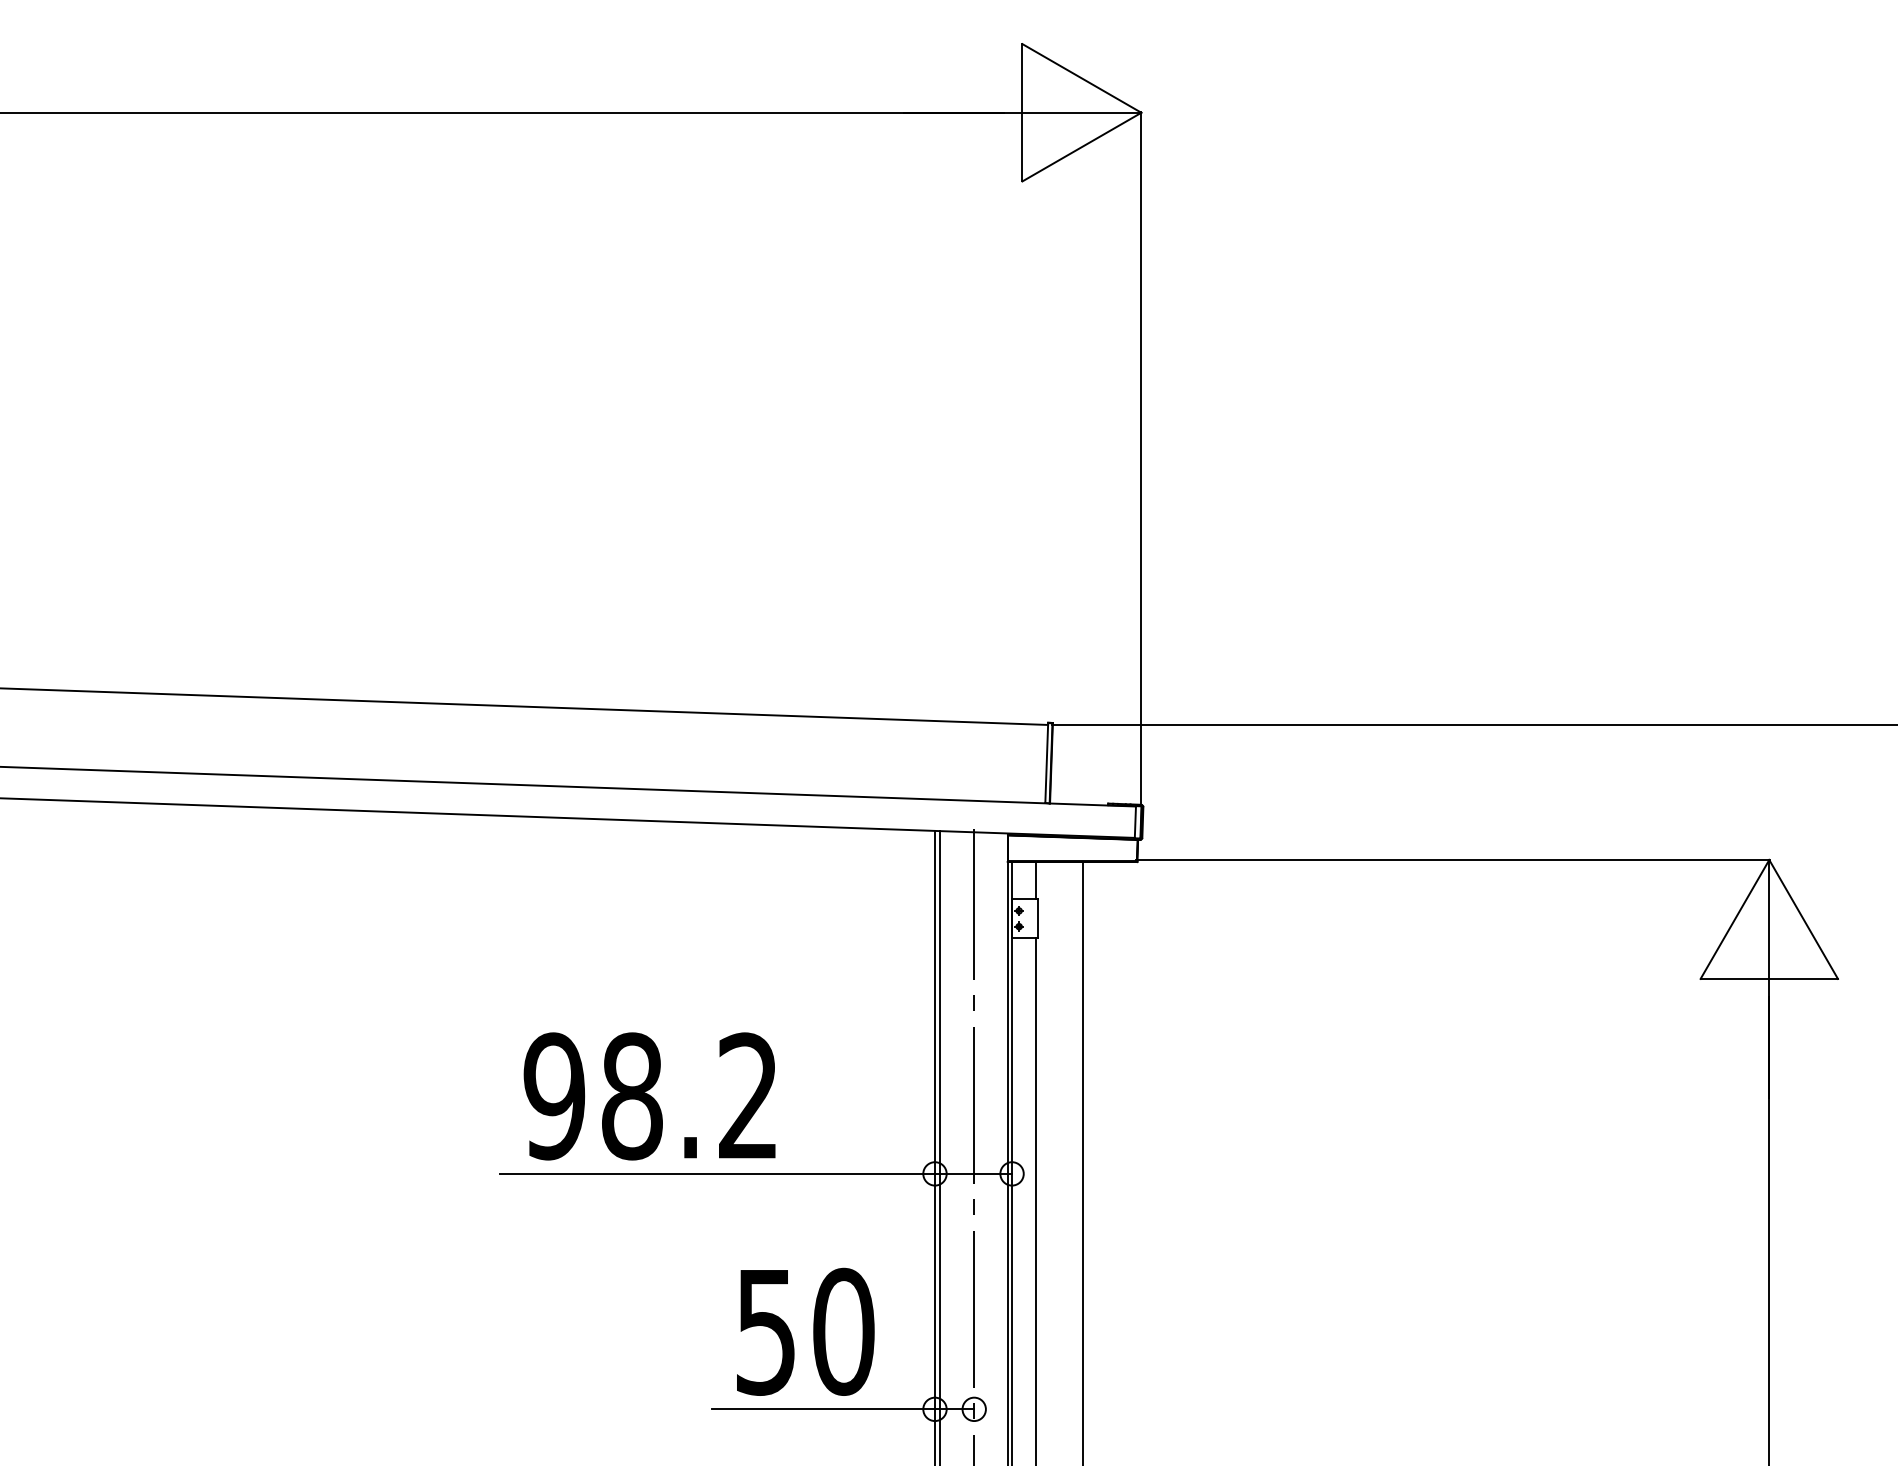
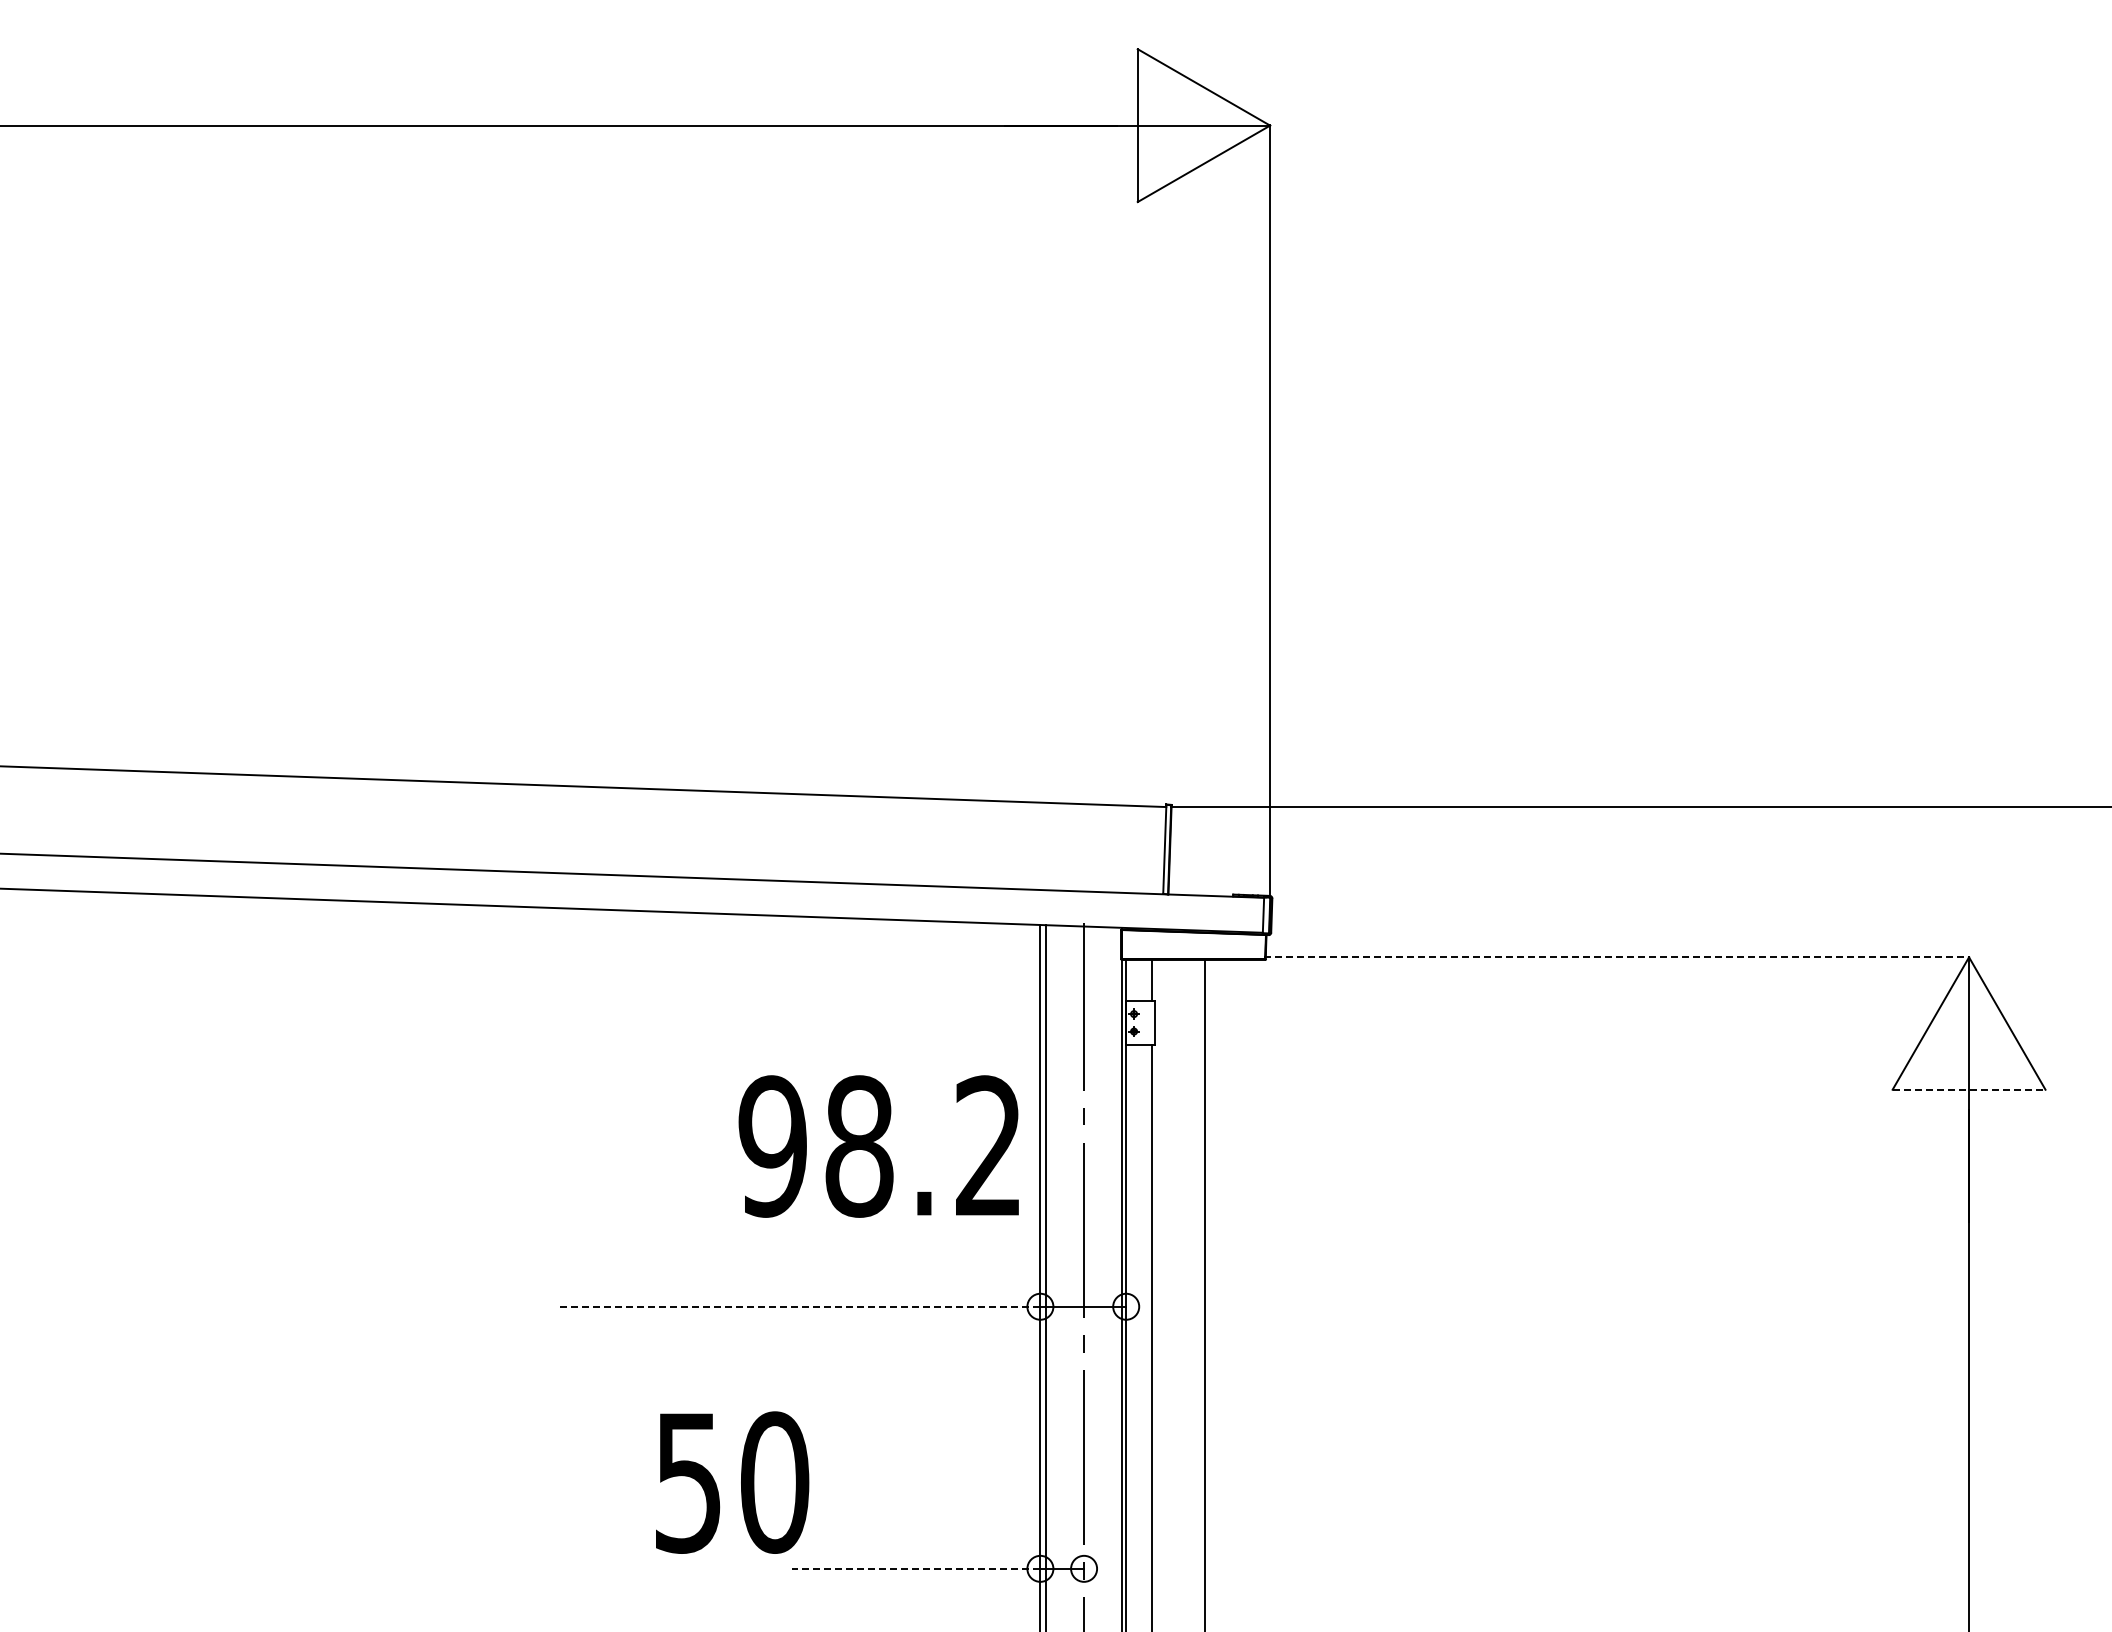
line: (1453, 860) -> (1617, 957), solid -> dashed
line: (1769, 978) -> (1969, 1089), solid -> dashed
text: (649, 1096) -> (878, 1146), moved
line: (717, 1173) -> (798, 1306), solid -> dashed
text: (805, 1331) -> (732, 1482), moved
line: (822, 1409) -> (915, 1568), solid -> dashed

